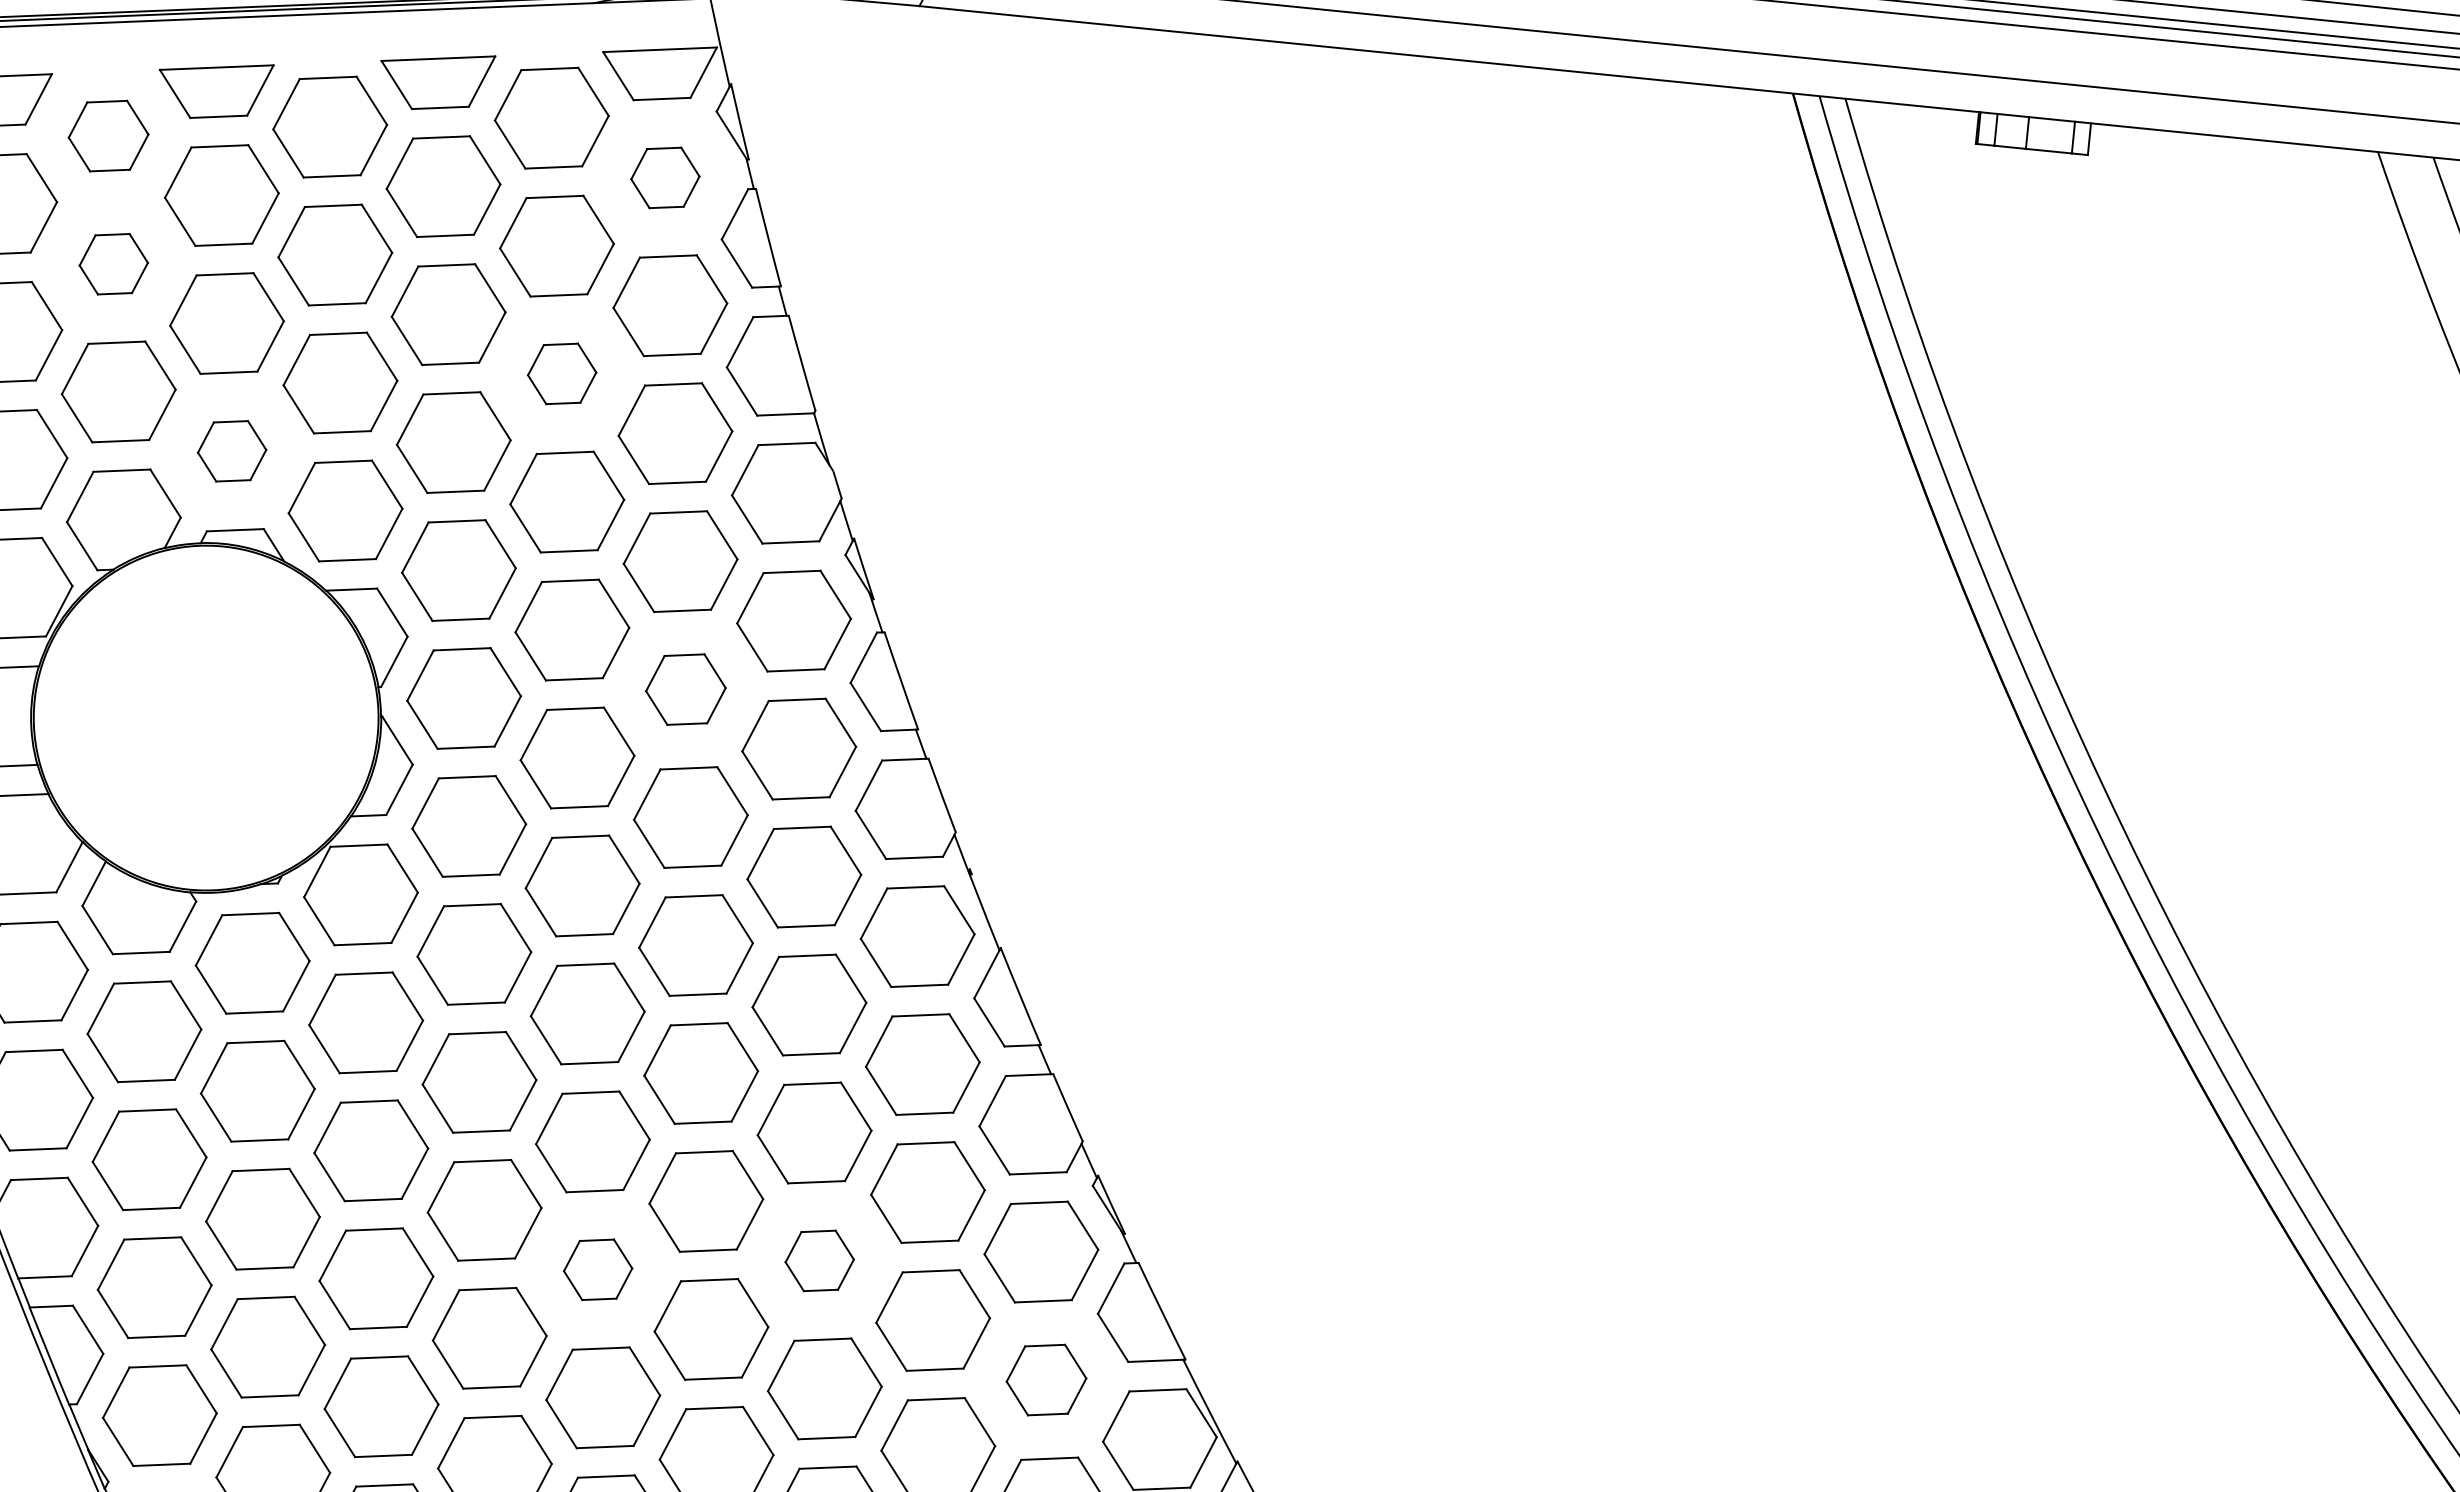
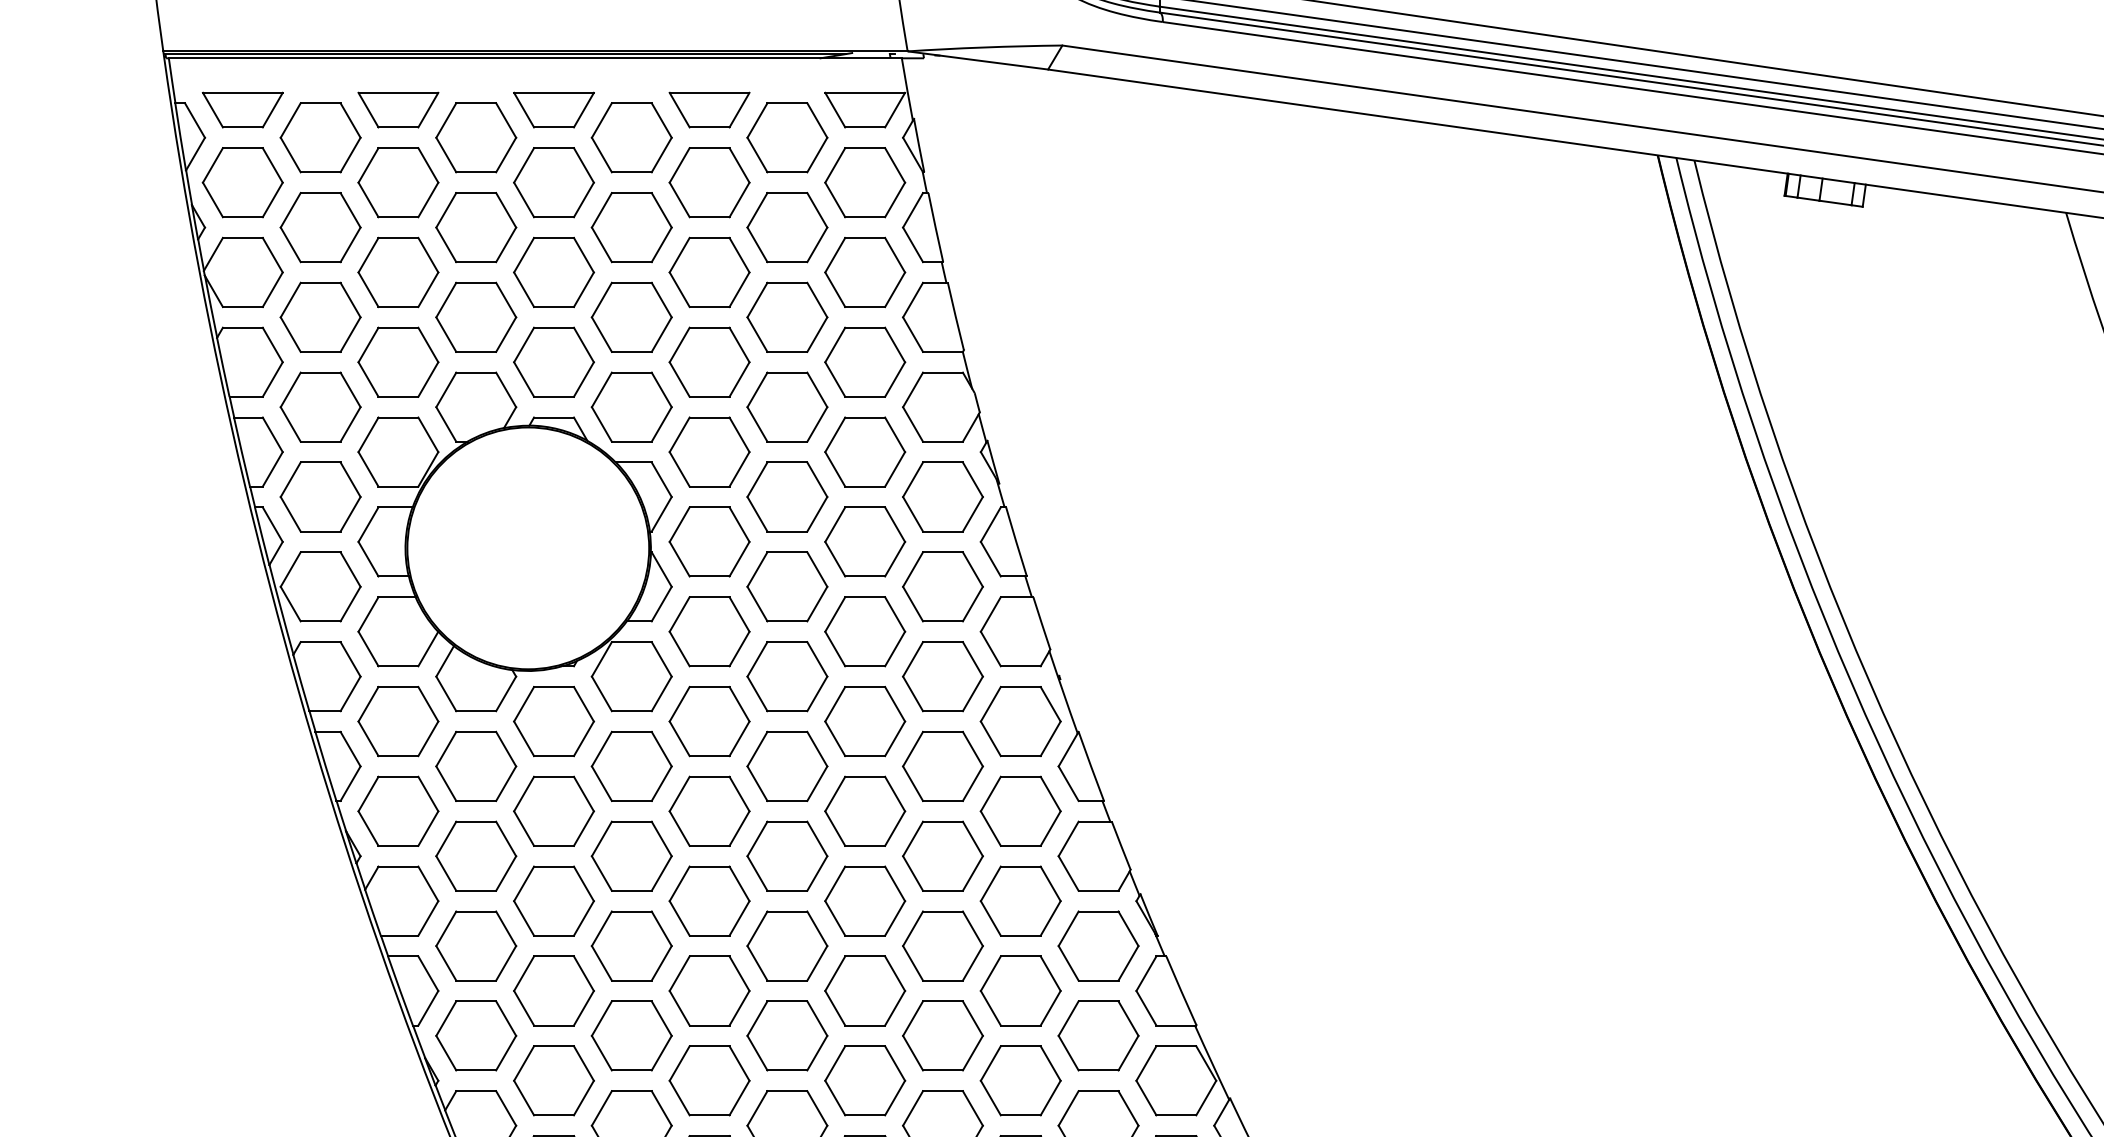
part: (108, 135) -> (476, 137), size x1.43
part: (665, 177) -> (865, 182), size x1.67
part: (114, 263) -> (476, 227), size x1.67
part: (562, 372) -> (787, 316), size x1.67
part: (231, 450) -> (553, 361), size x1.67
part: (686, 688) -> (865, 541), size x1.43
part: (819, 1260) -> (942, 945), size x1.67
part: (598, 1269) -> (787, 945), size x1.67
part: (1046, 1379) -> (1098, 1035), size x1.43

